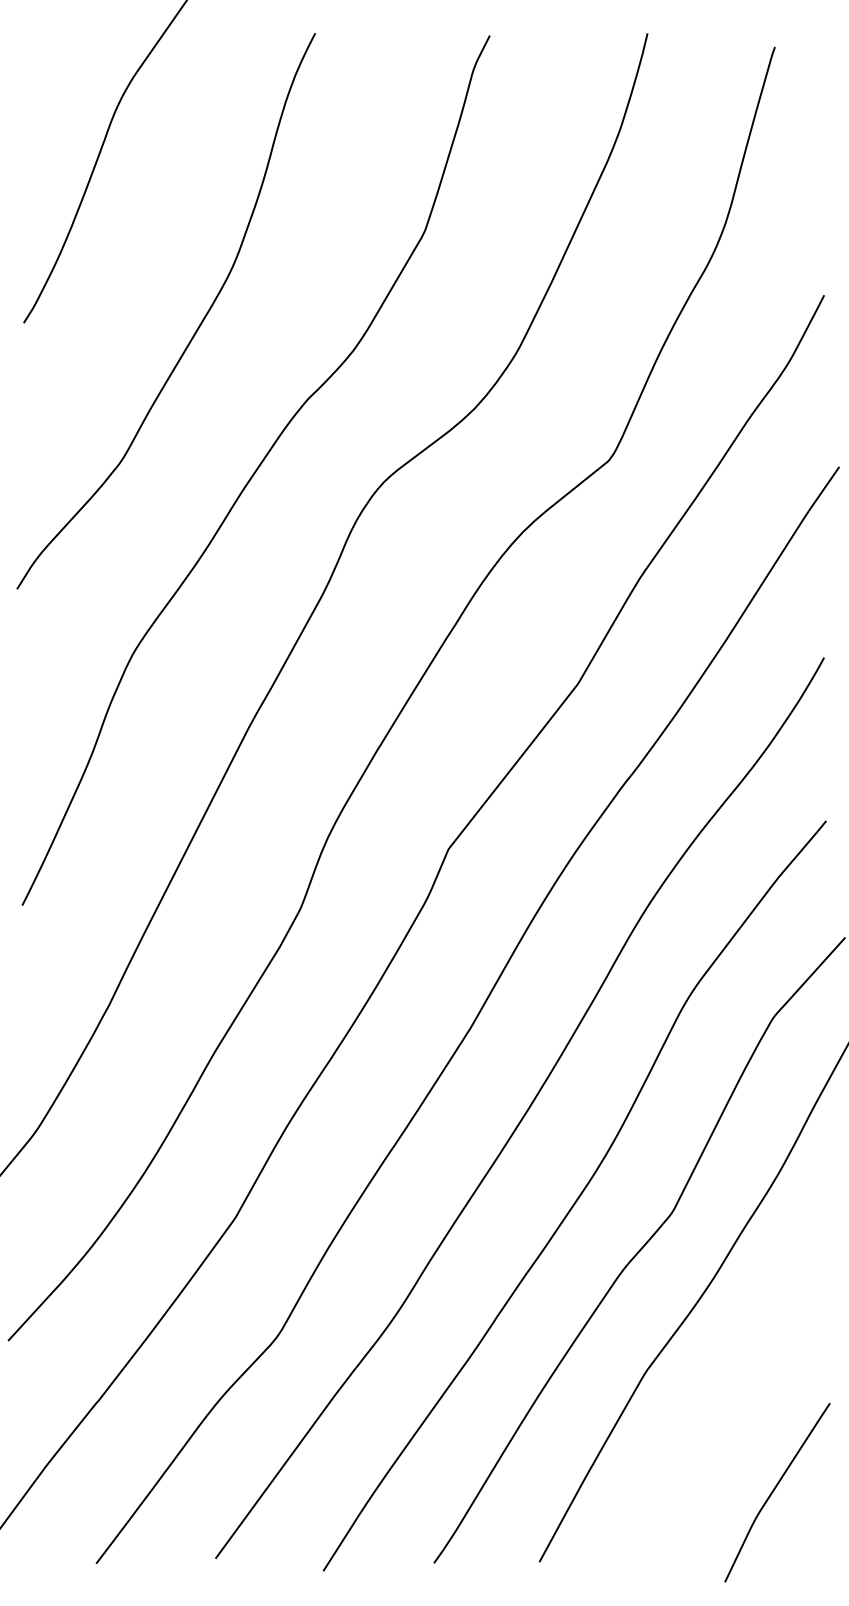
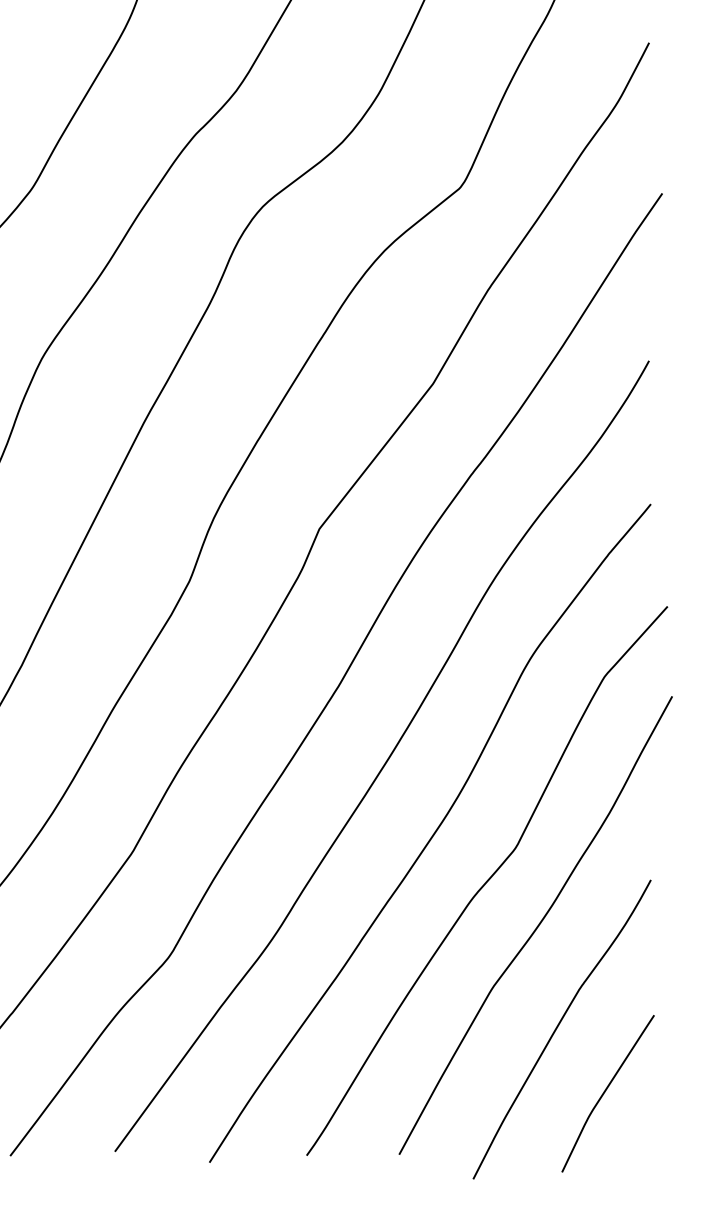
curve: (720, 1417) -> (558, 1027), added

